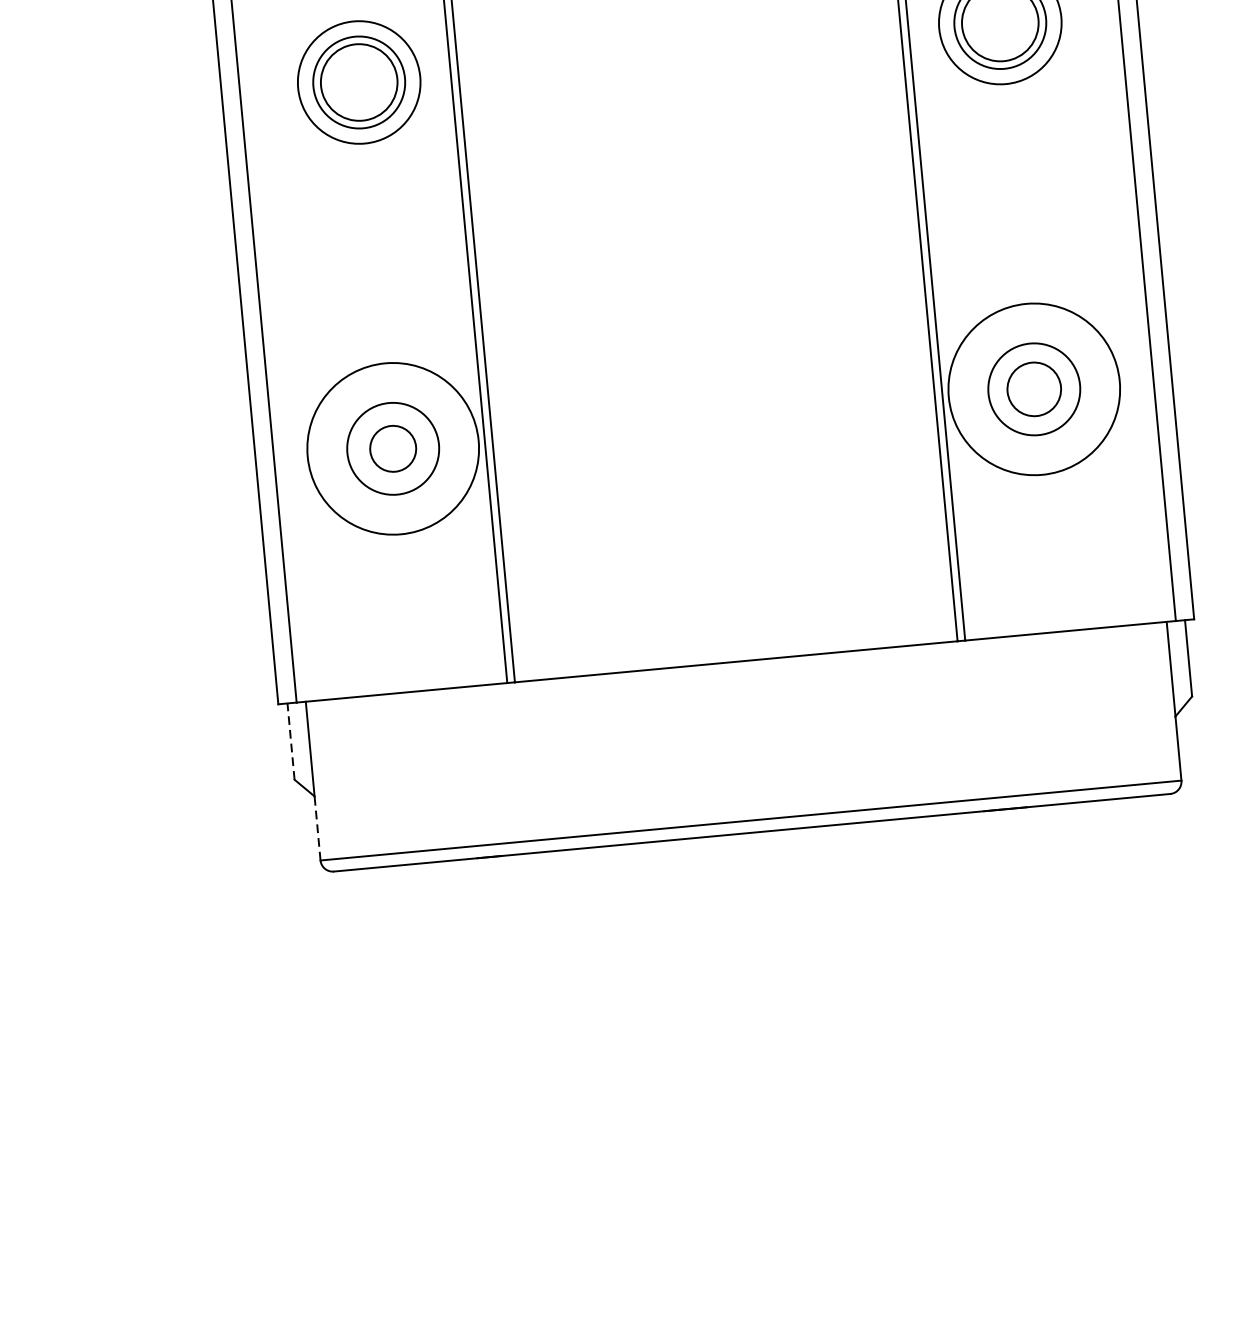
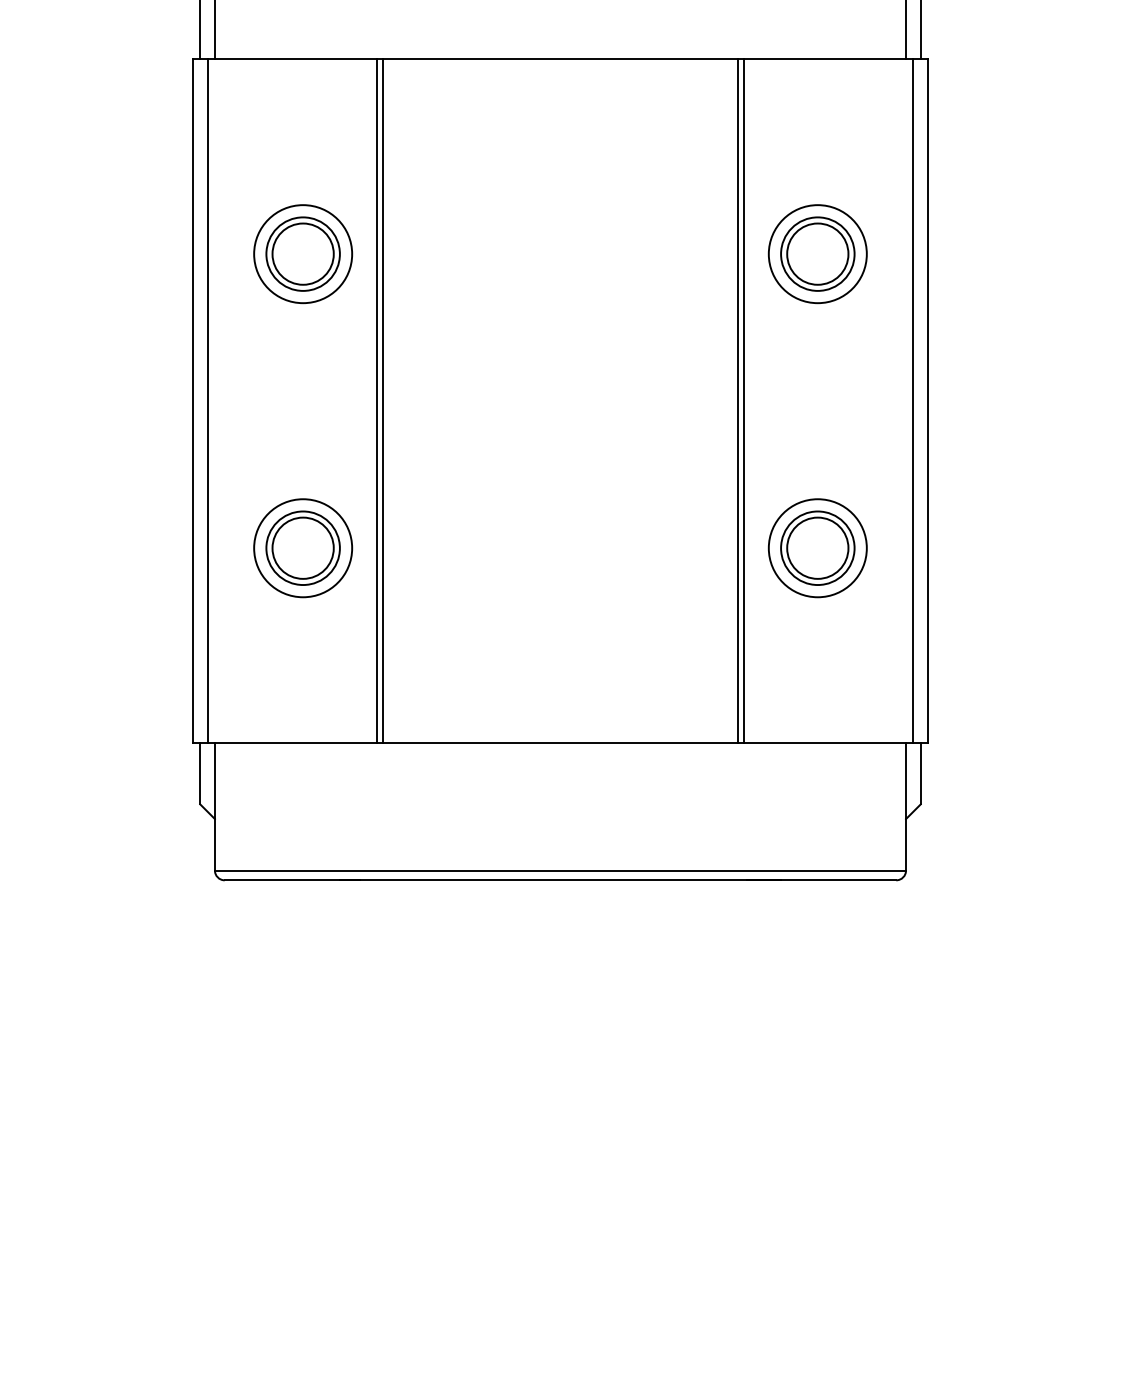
circle: (1033, 388) -> (817, 547), size x1.43
circle: (1033, 389) -> (817, 548), size x0.71
circle: (392, 447) -> (302, 547), size x1.67
circle: (393, 449) -> (303, 548), size x0.71
line: (291, 741) -> (200, 773), dashed -> solid
line: (316, 828) -> (214, 844), dashed -> solid

